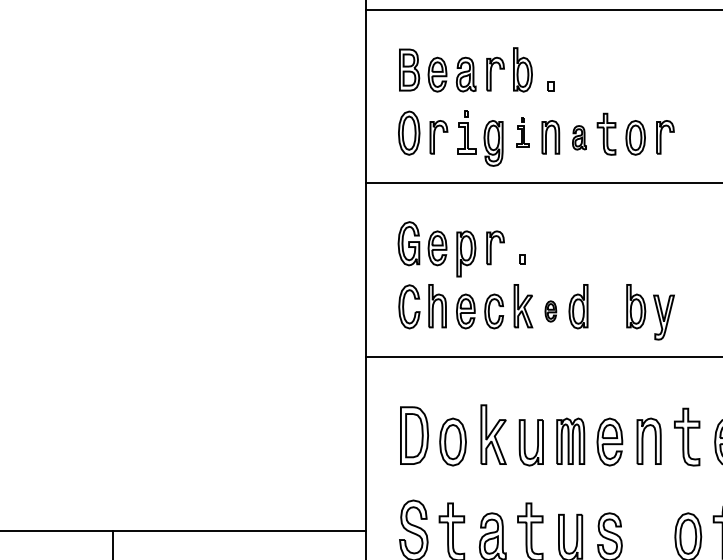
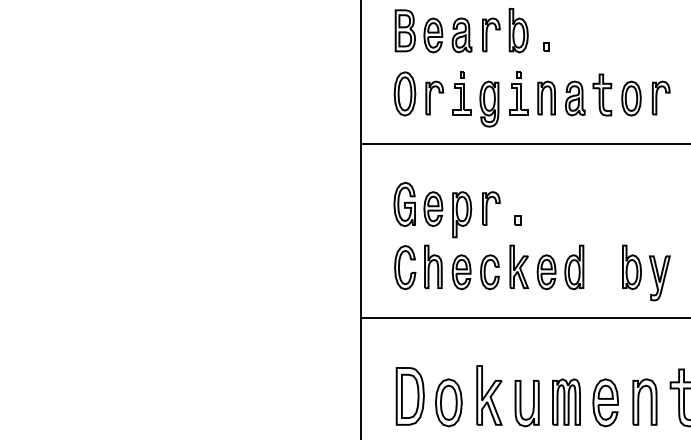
part: (522, 132) -> (518, 93), size x1.43
part: (579, 137) -> (575, 98), size x1.43
part: (550, 311) -> (546, 272), size x1.67

